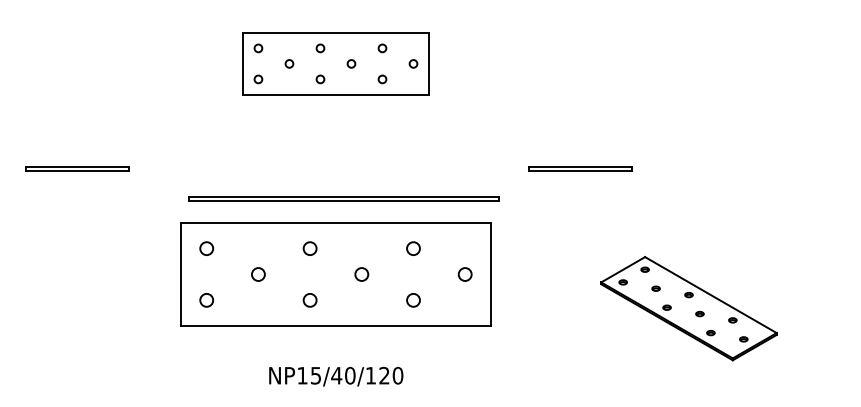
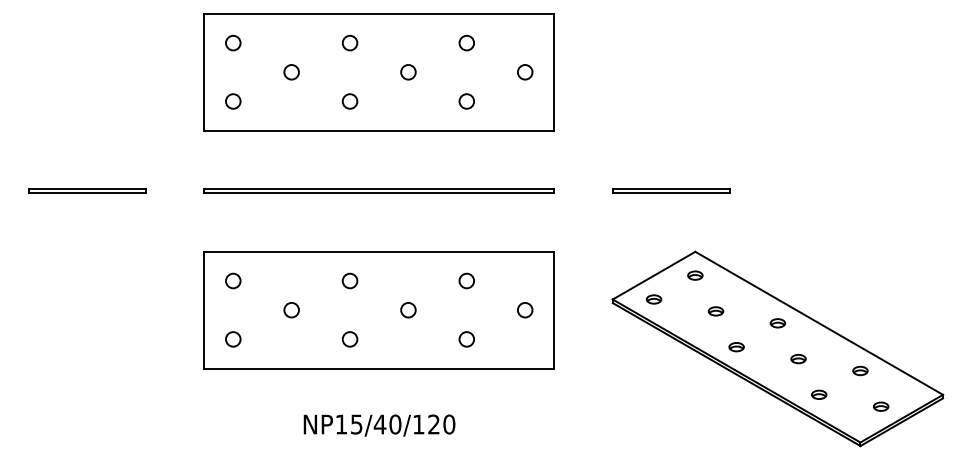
part: (335, 63) -> (378, 71), size x1.67
part: (580, 168) -> (671, 190), moved
part: (343, 198) -> (378, 190), moved
part: (688, 308) -> (777, 348), size x1.67

